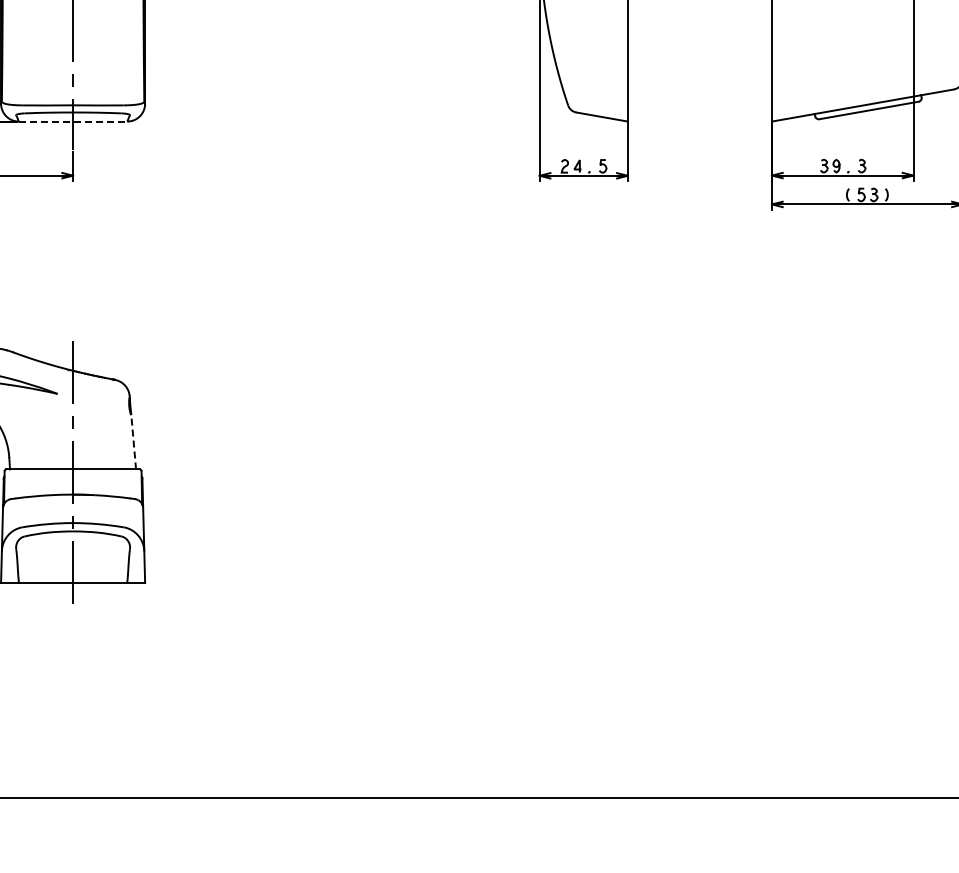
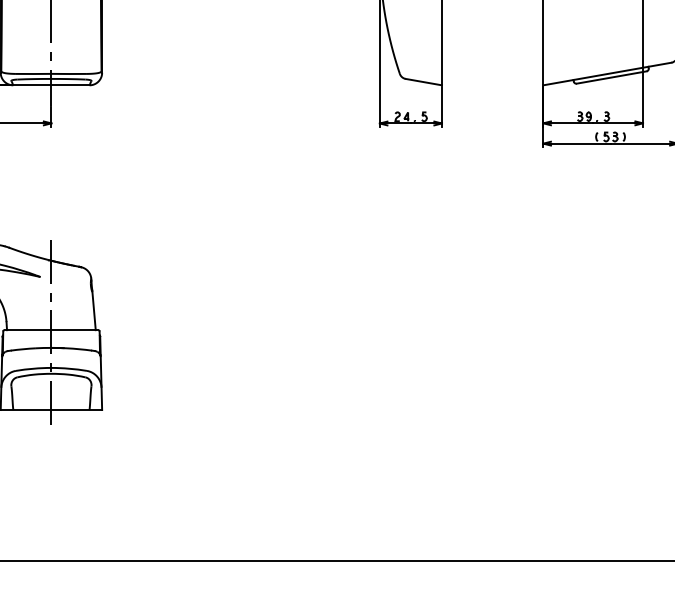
line: (73, 121) -> (51, 85), dashed -> solid
line: (133, 440) -> (93, 309), dashed -> solid

